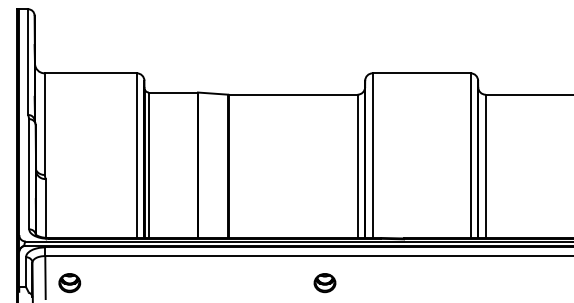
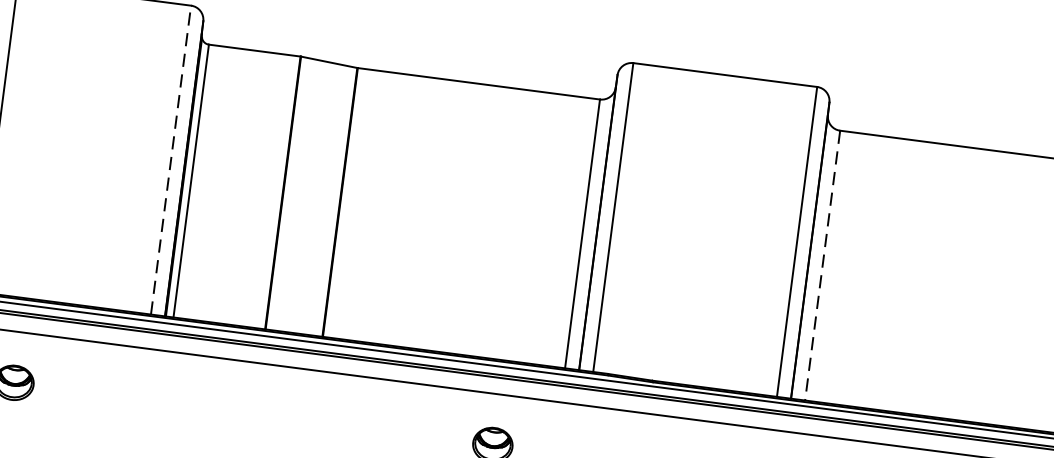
line: (136, 155) -> (170, 159), solid -> dashed
line: (485, 166) -> (822, 265), solid -> dashed

